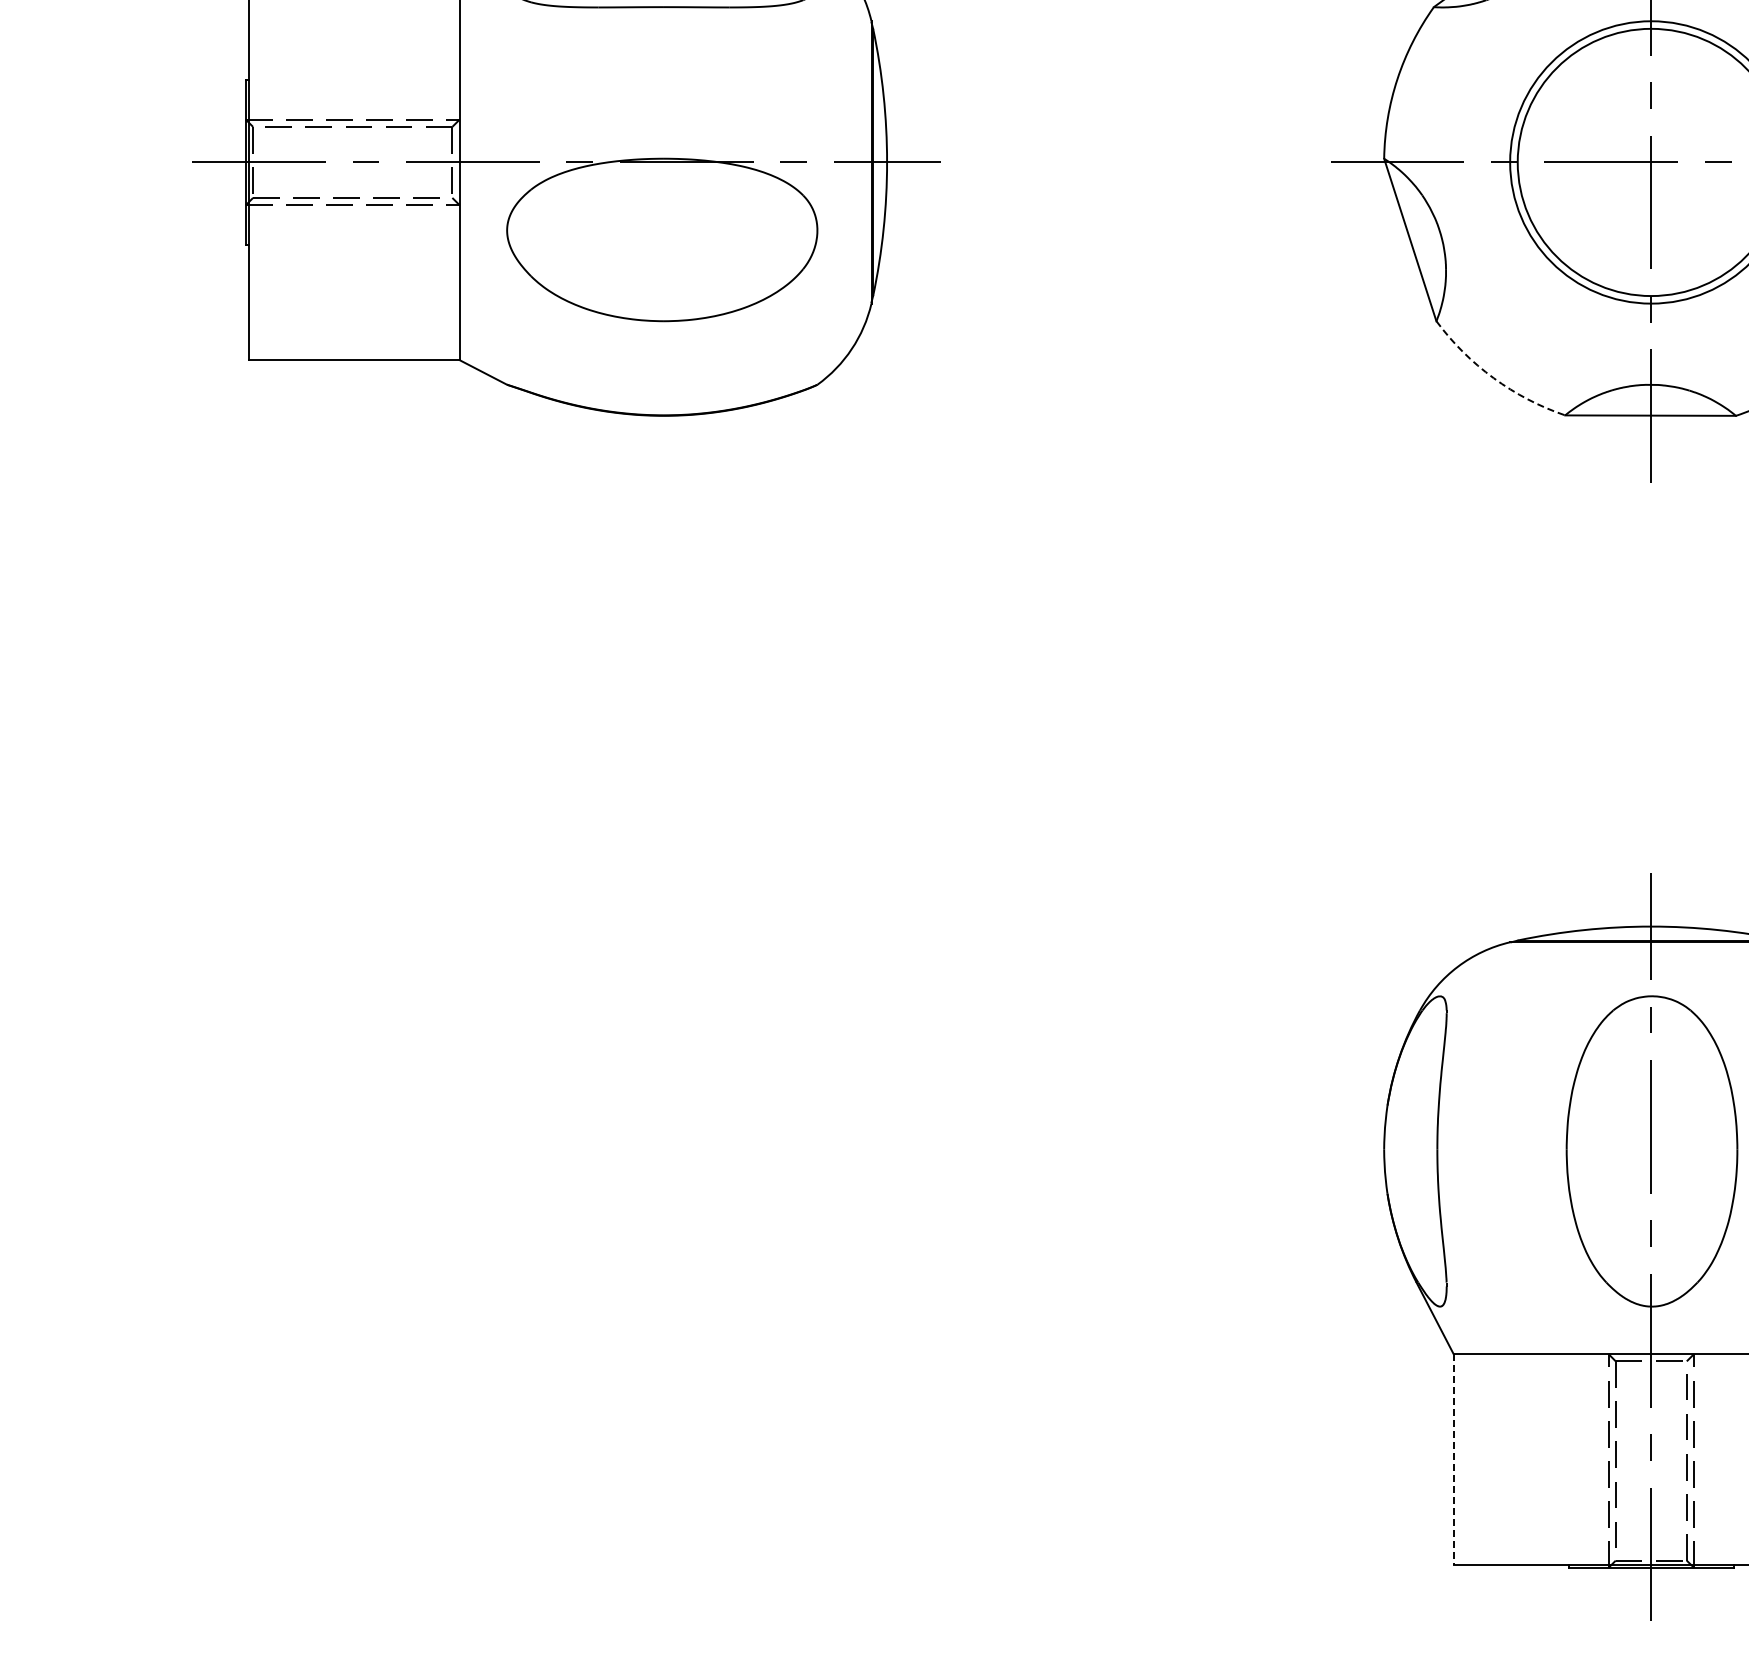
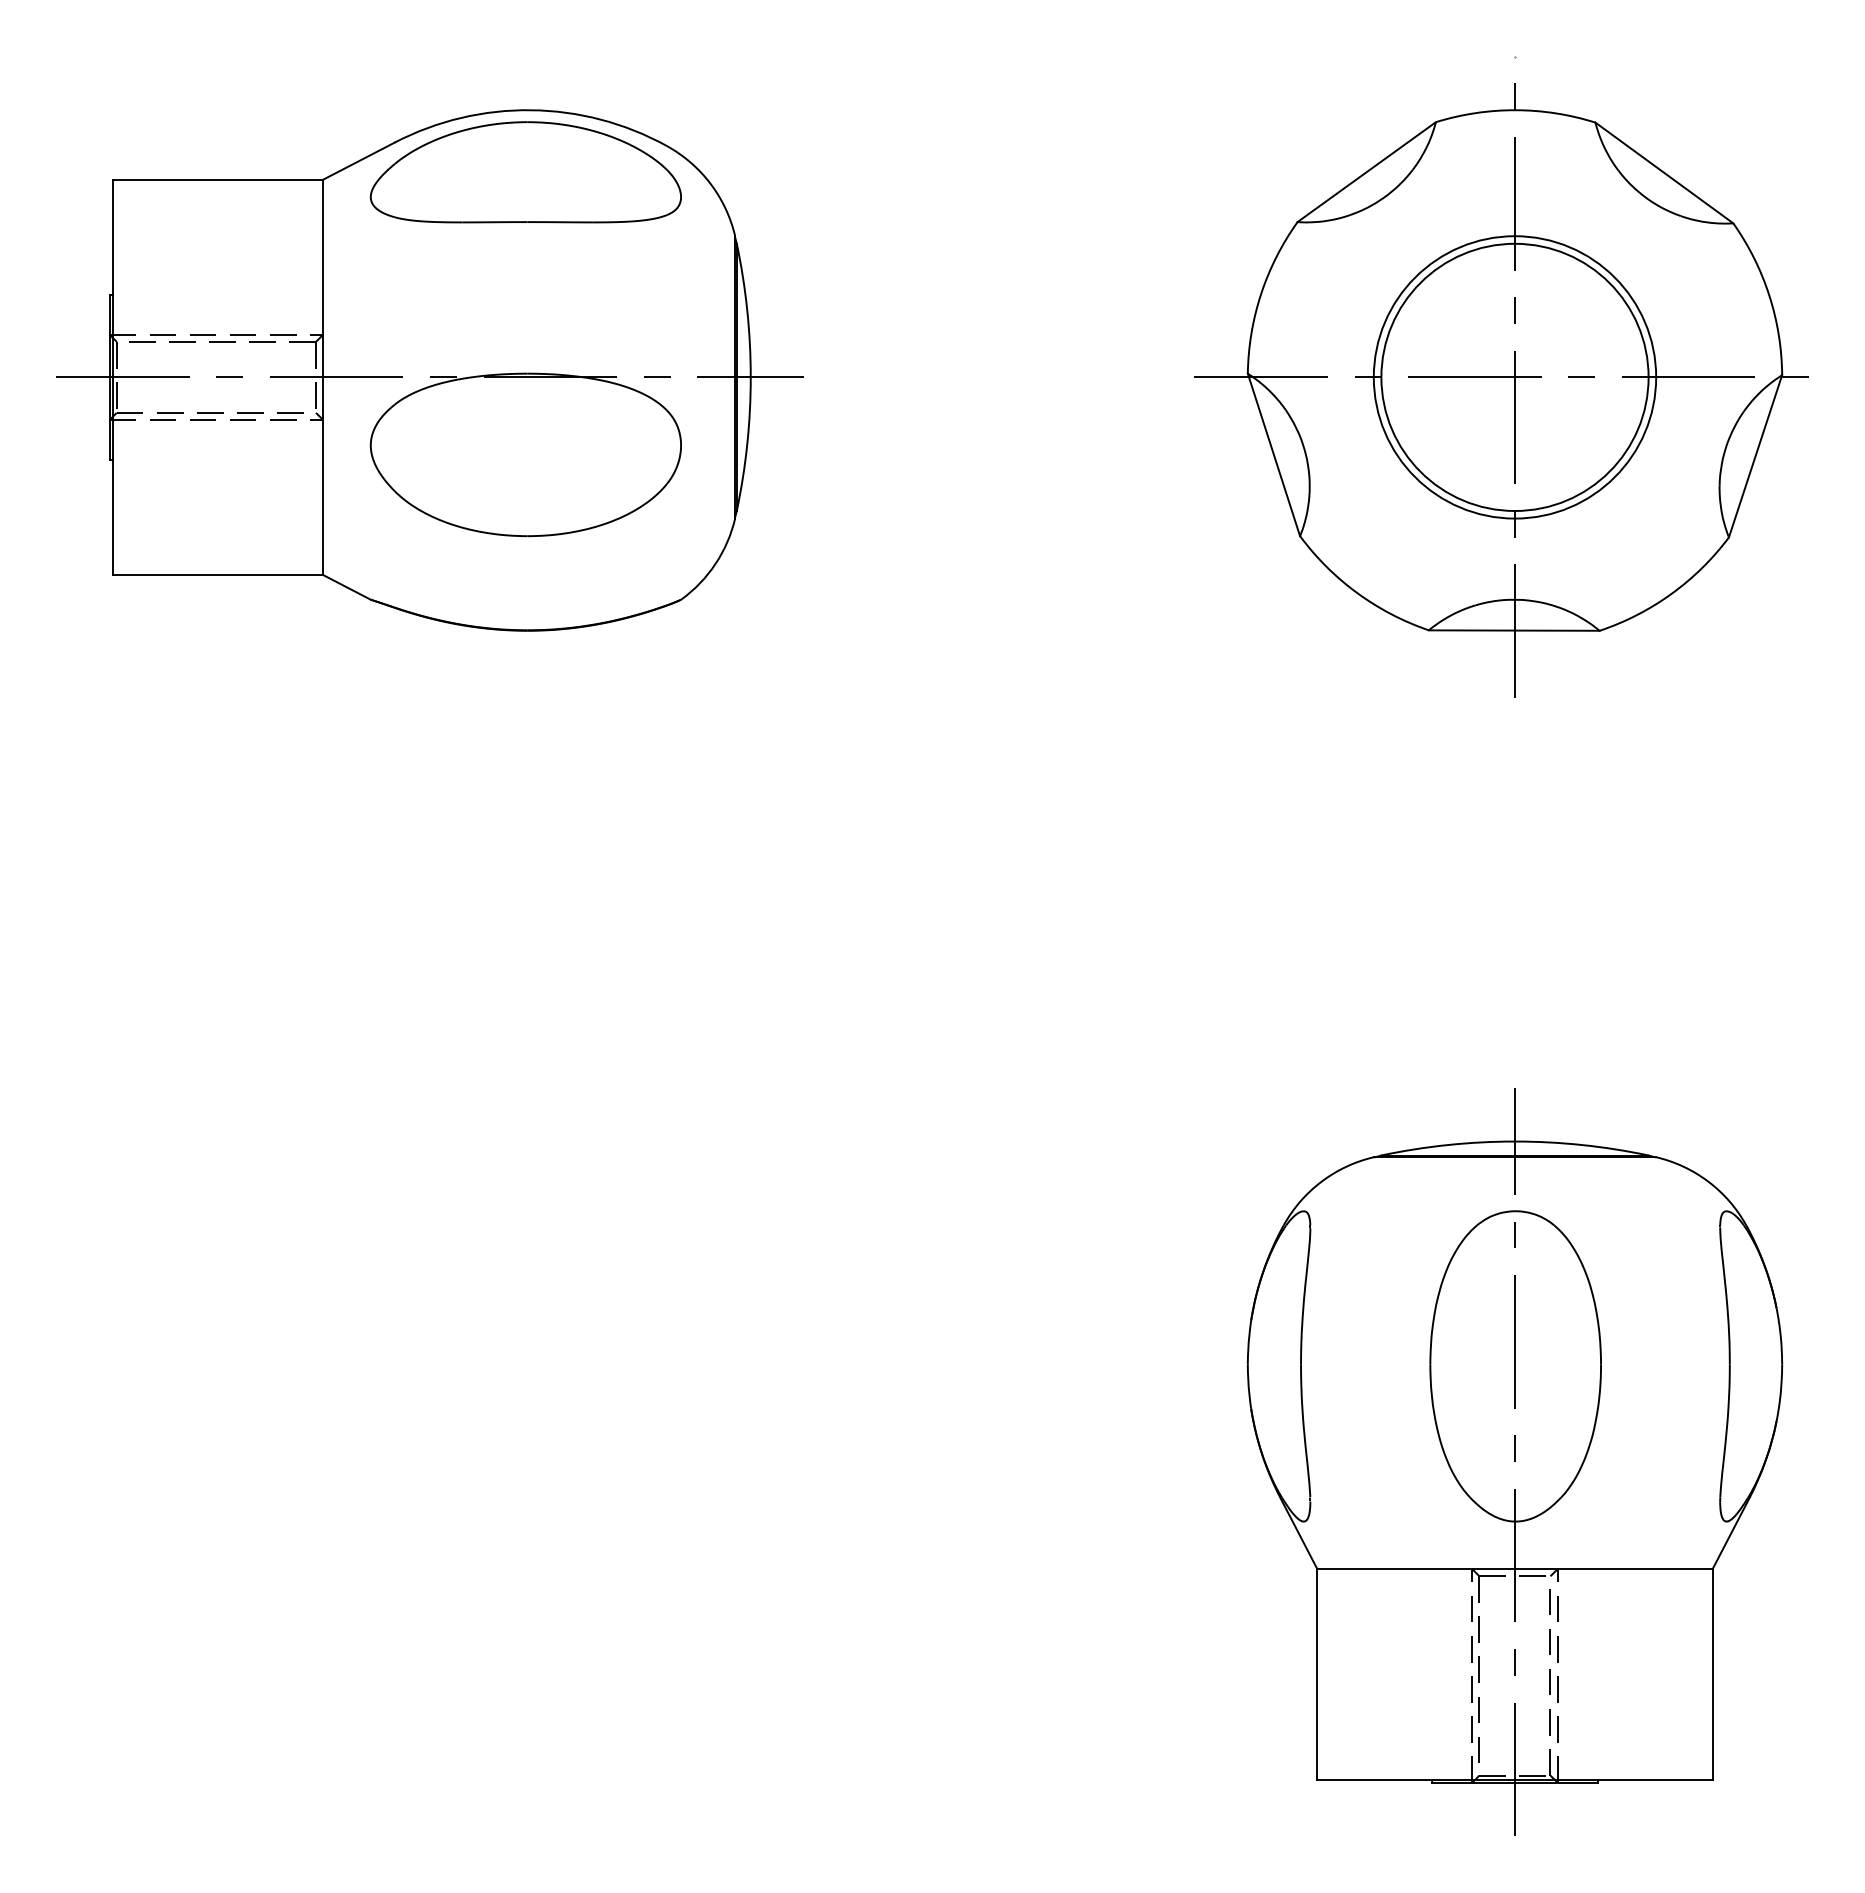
arc: (1493, 378) -> (1357, 593), dashed -> solid
line: (1453, 1459) -> (1317, 1674), dashed -> solid

